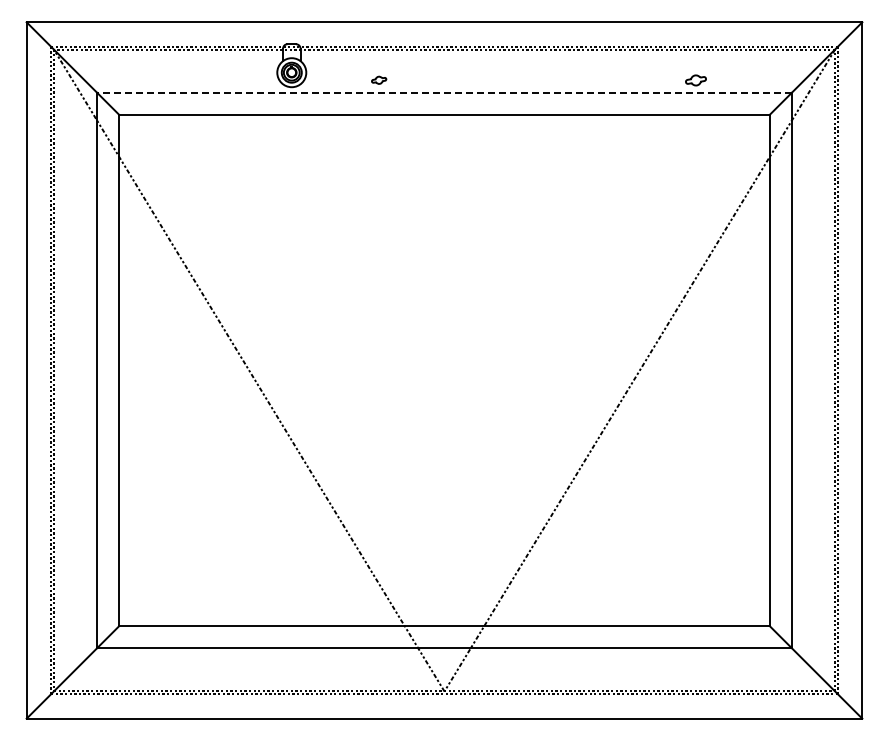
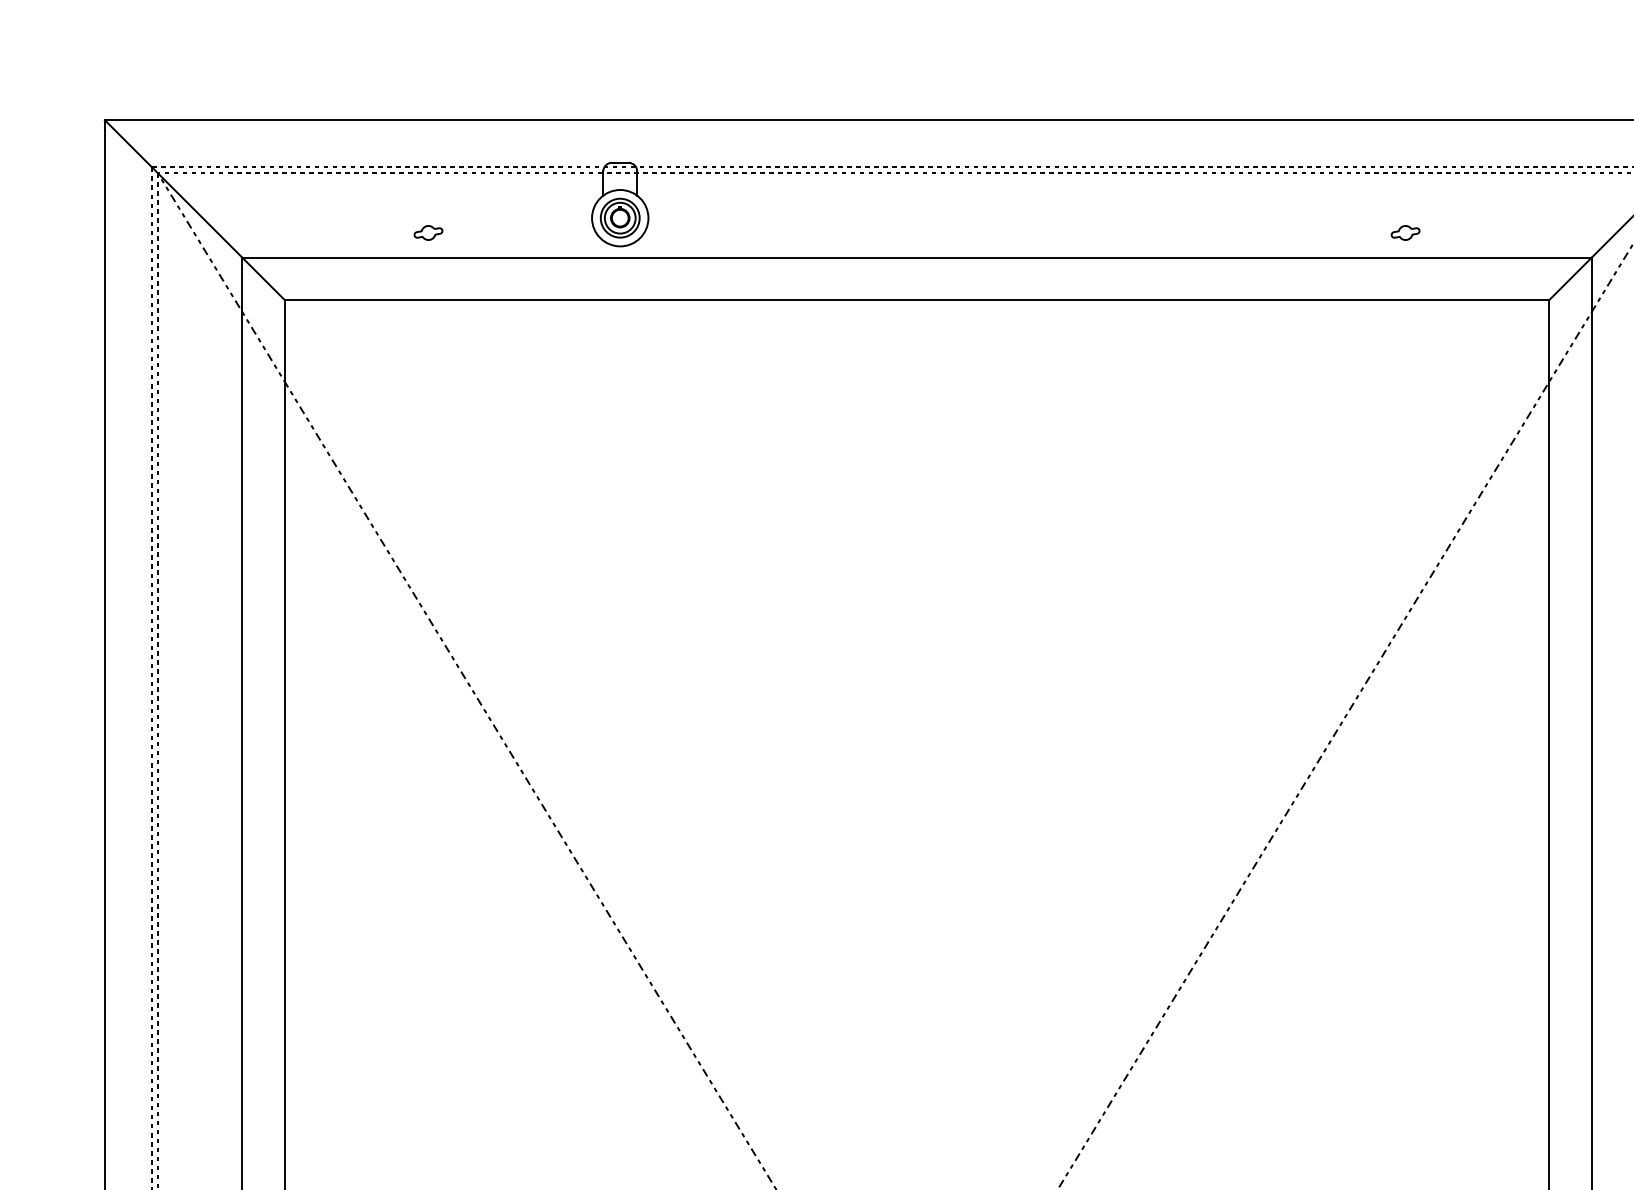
part: (379, 79) -> (429, 231), moved
part: (695, 79) -> (1404, 231), size x0.71
line: (444, 93) -> (917, 258), dashed -> solid

